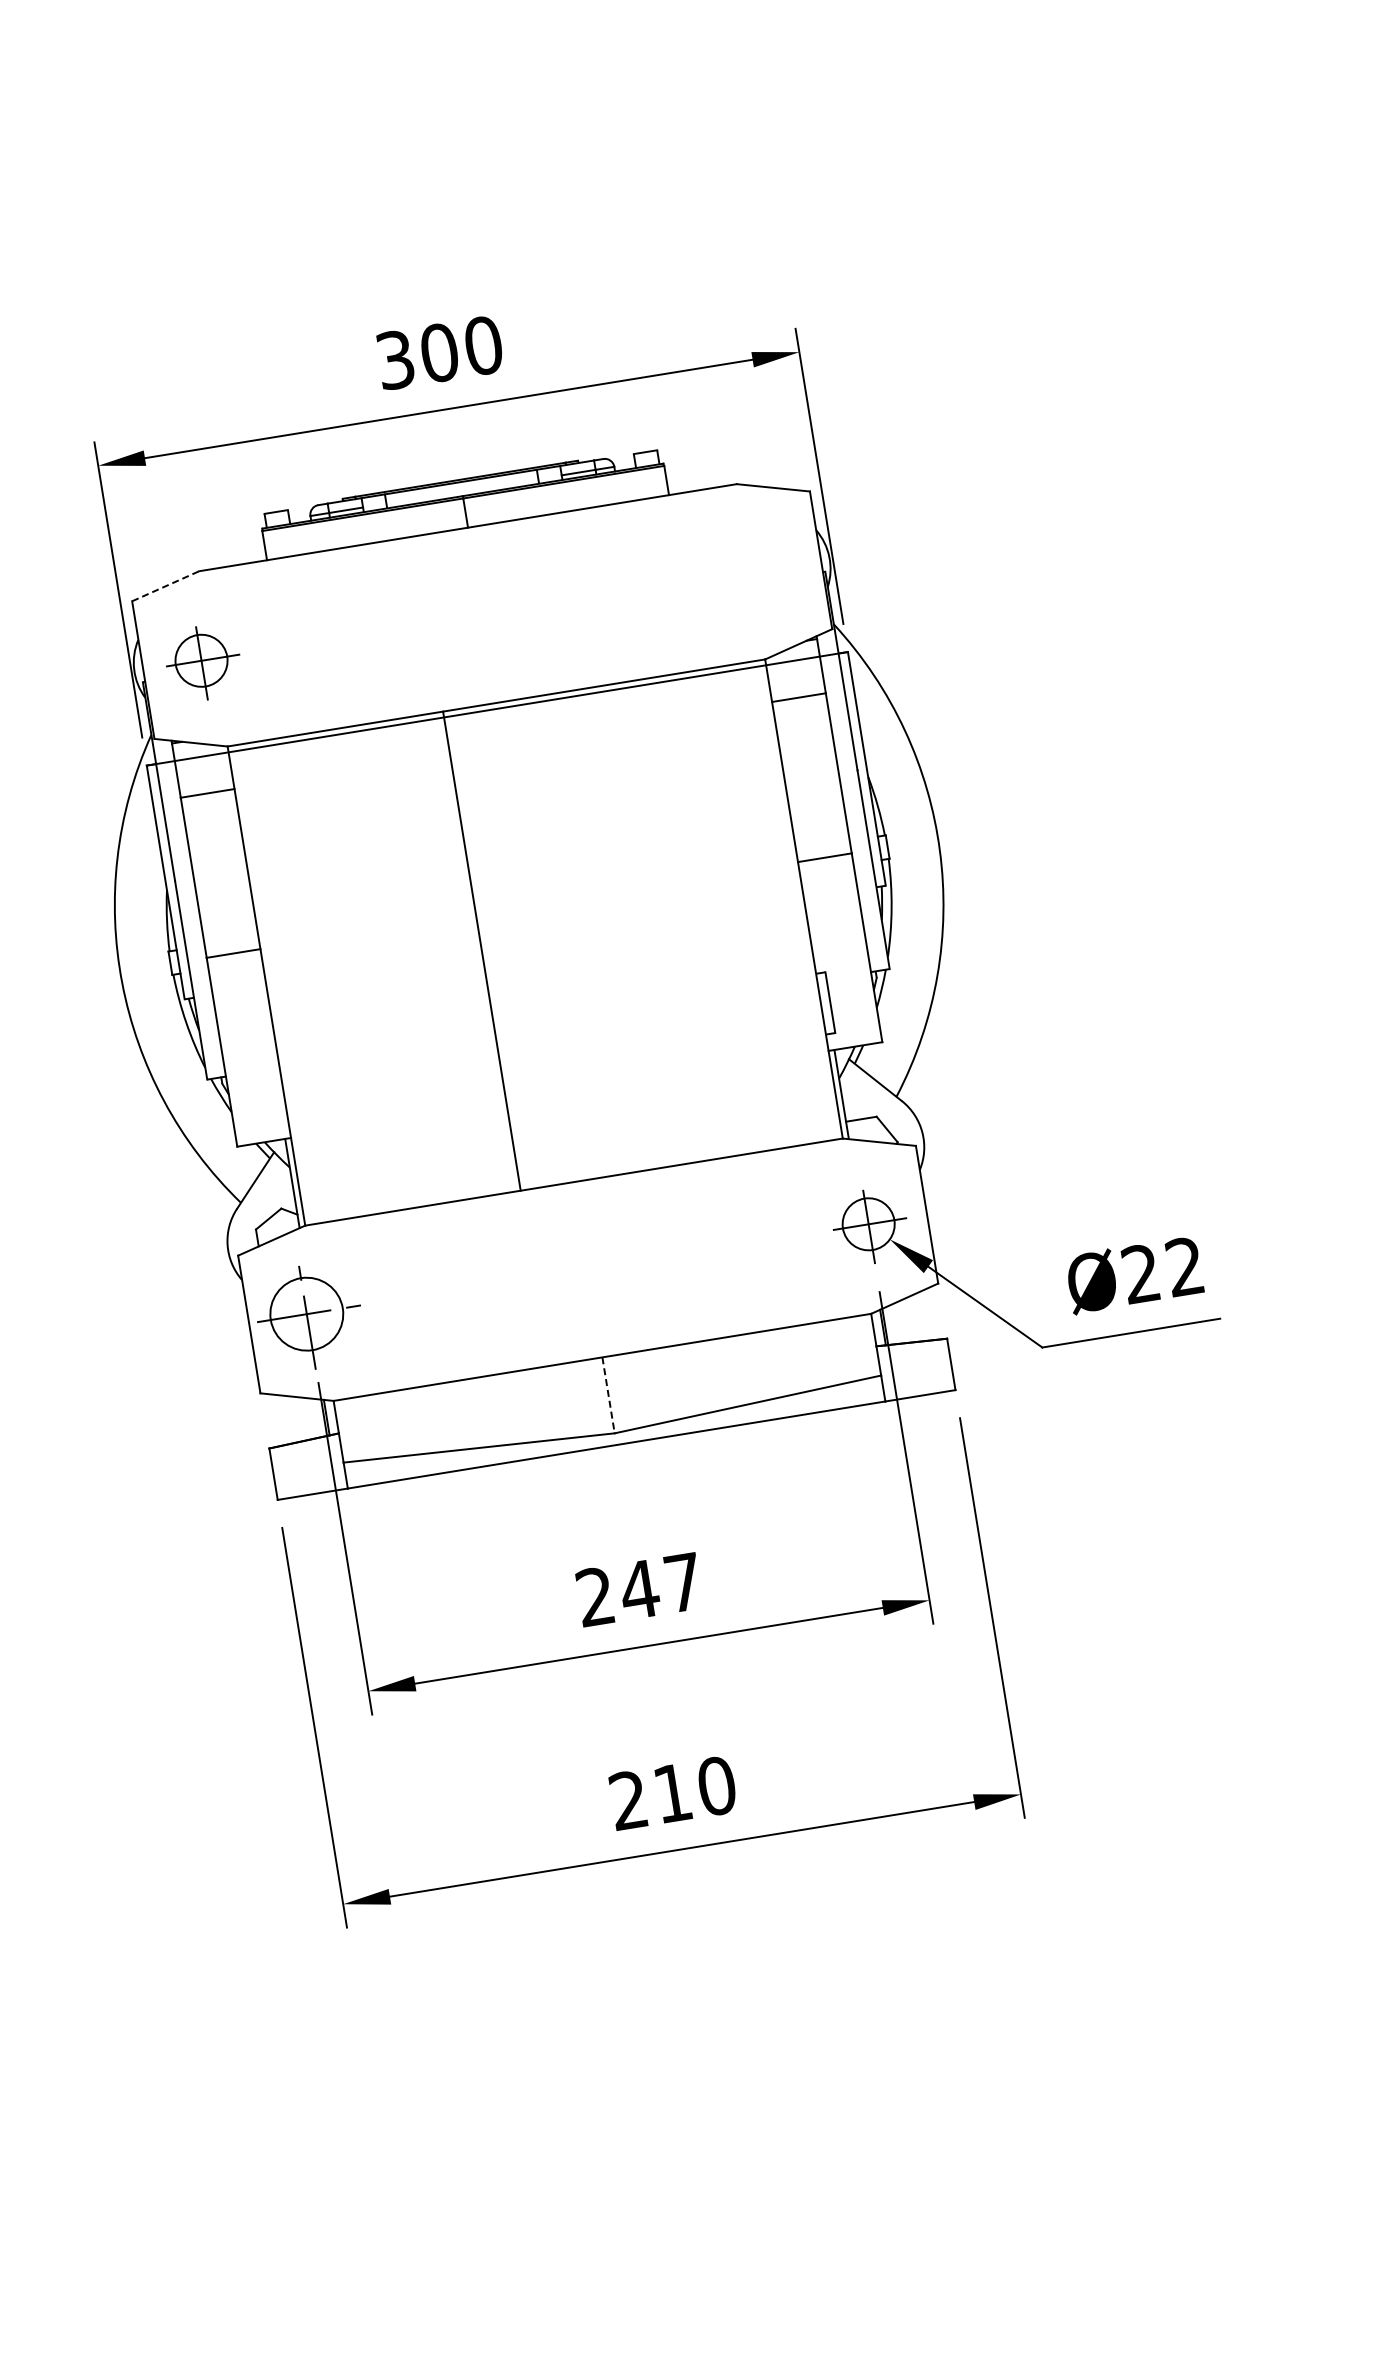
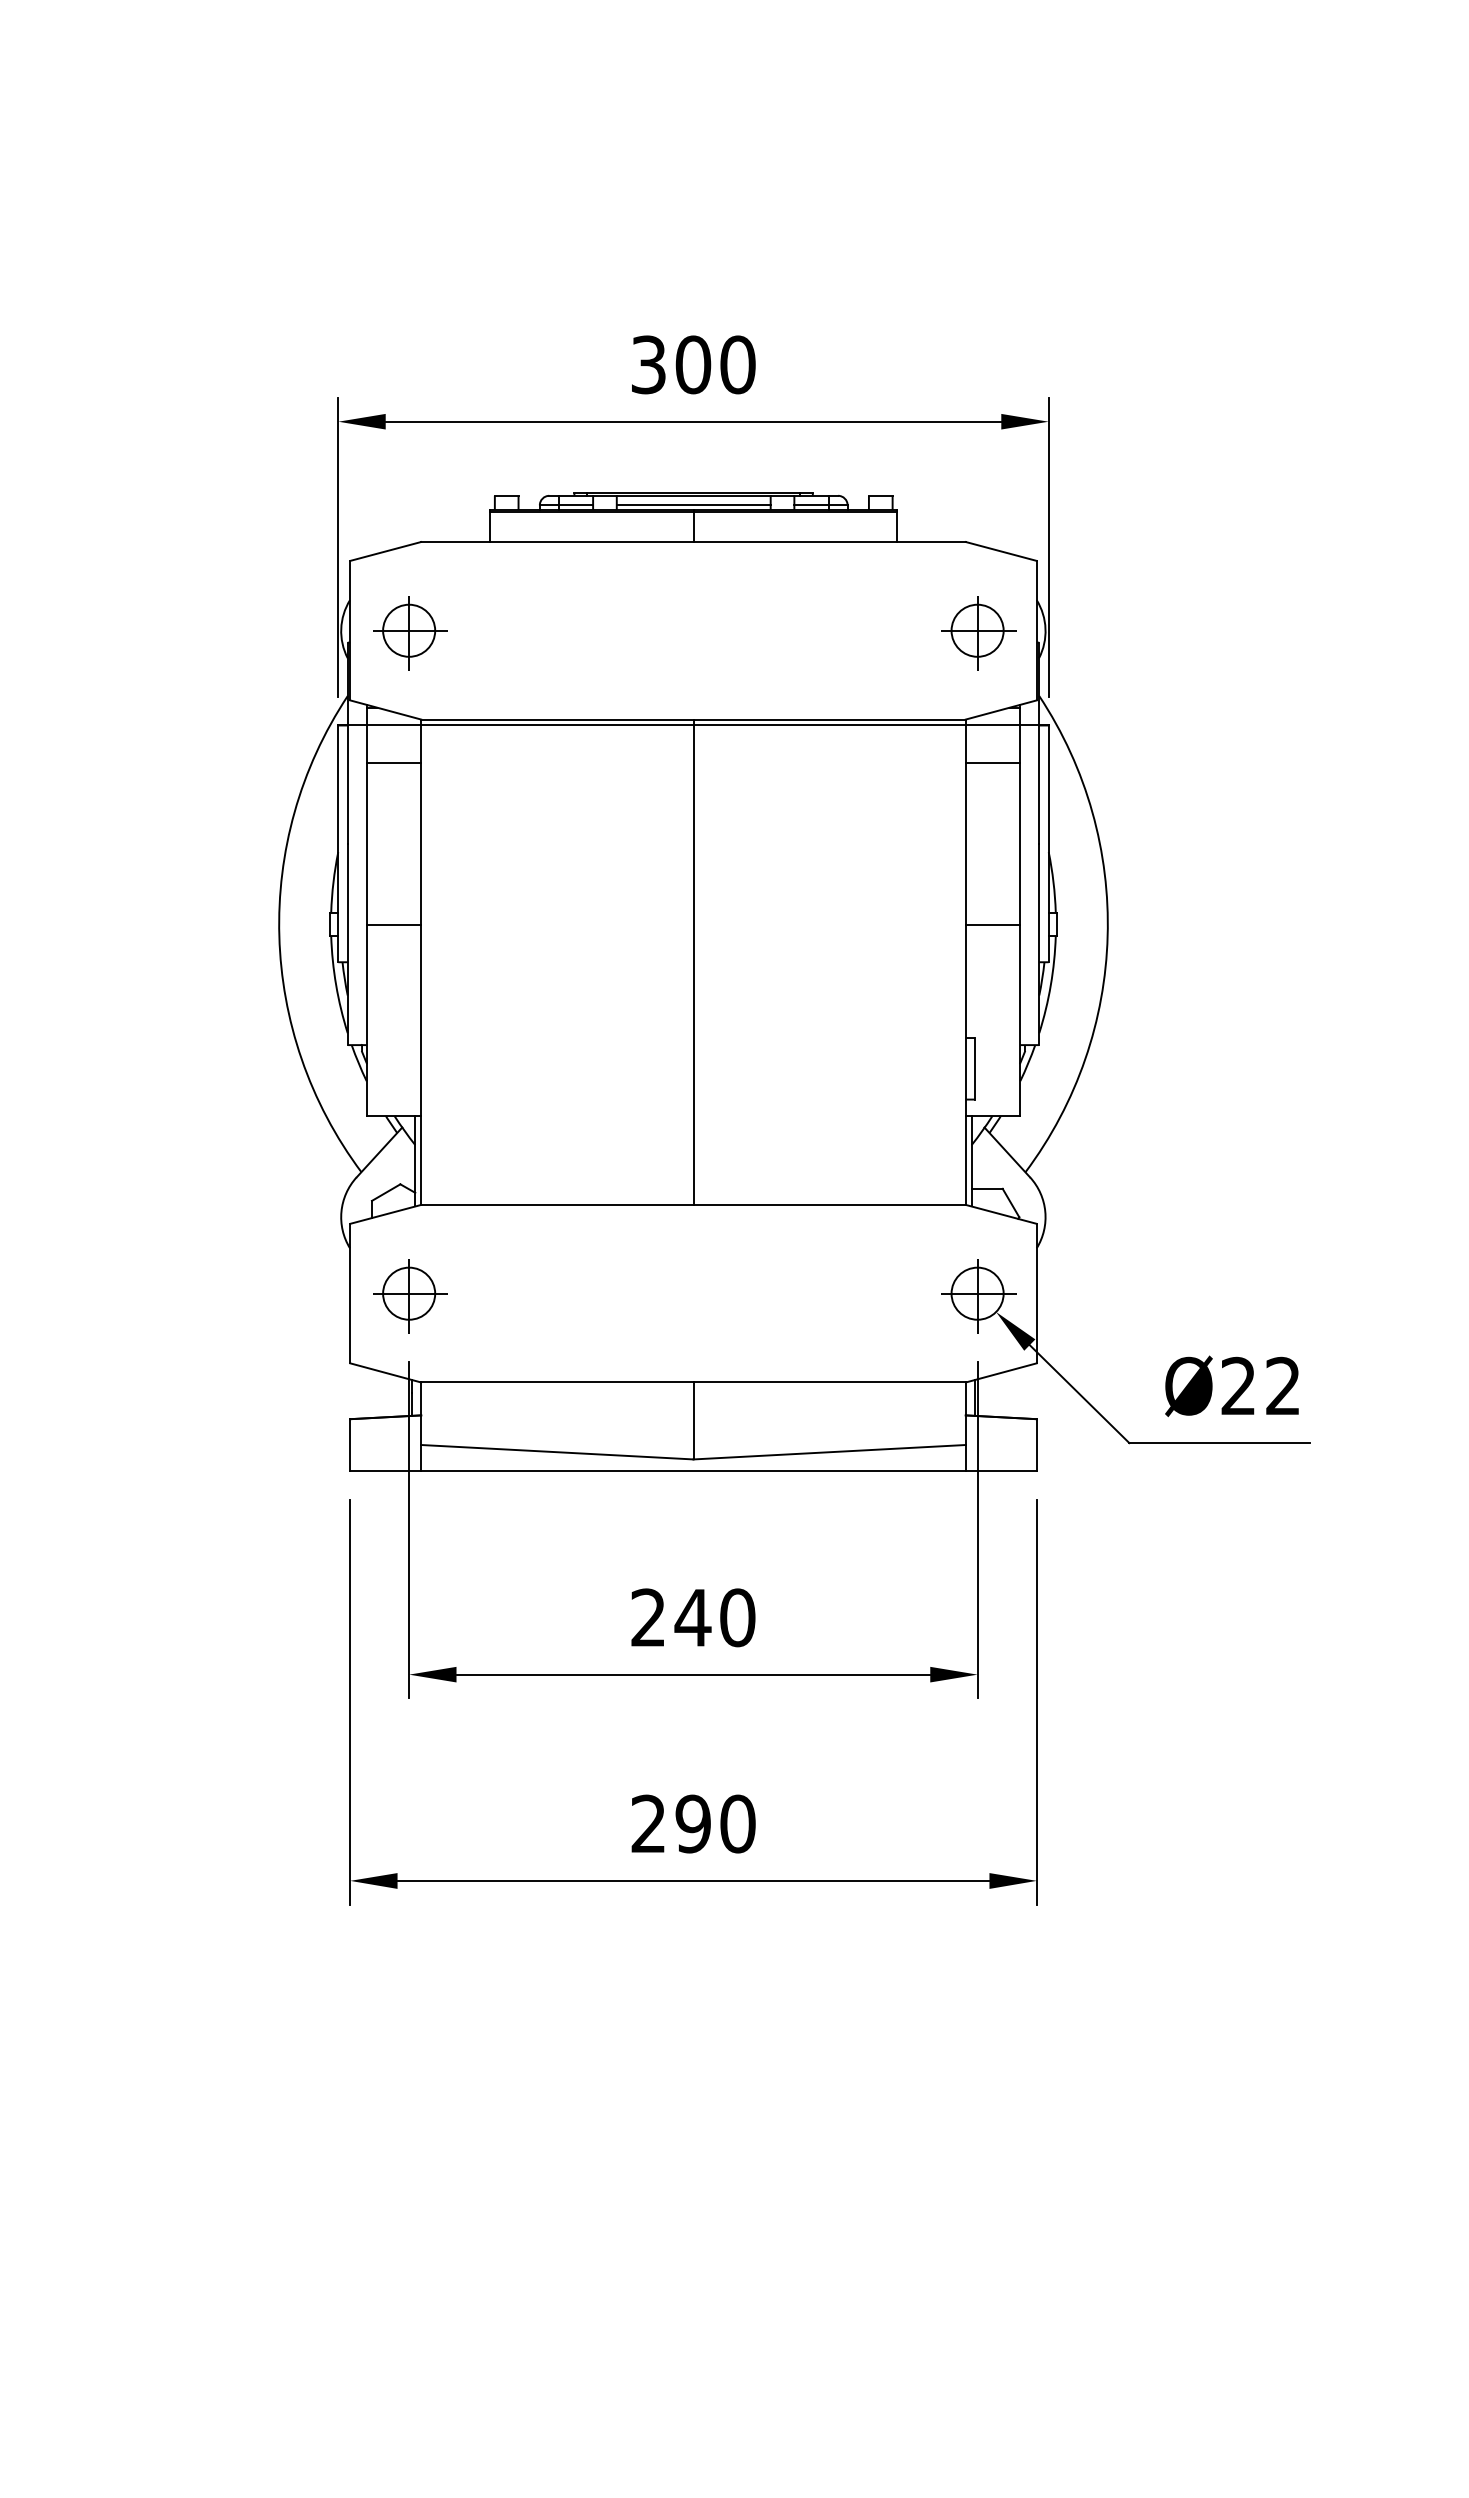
line: (462, 491) -> (693, 505), added
part: (763, 572) -> (978, 633), added
line: (165, 586) -> (385, 551), dashed -> solid
line: (481, 950) -> (693, 961), moved
part: (309, 1317) -> (410, 1296), size x0.71
line: (608, 1395) -> (693, 1421), dashed -> solid
text: (683, 1582) -> (737, 1617), 247 -> 240
text: (671, 1792) -> (692, 1823), 210 -> 290

